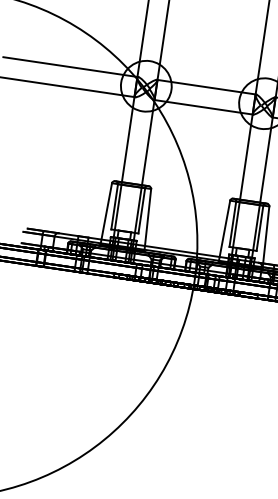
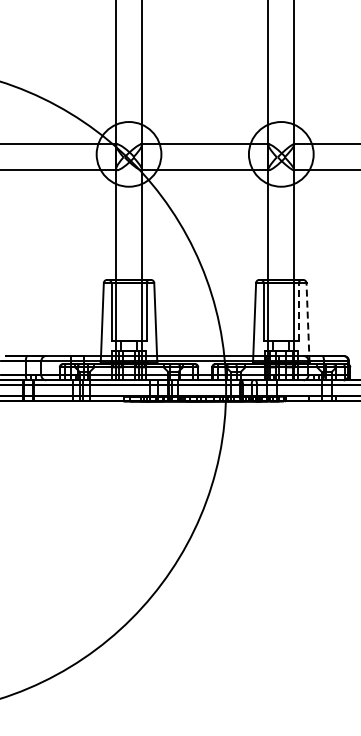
line: (259, 227) -> (298, 311), solid -> dashed
line: (266, 237) -> (308, 322), solid -> dashed

